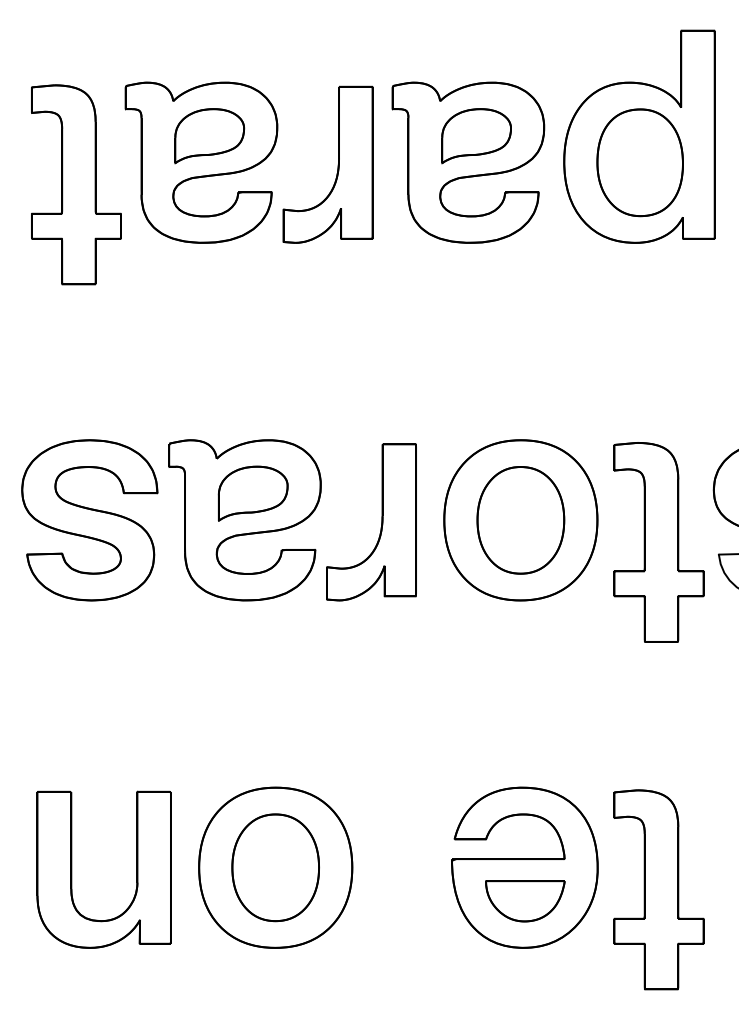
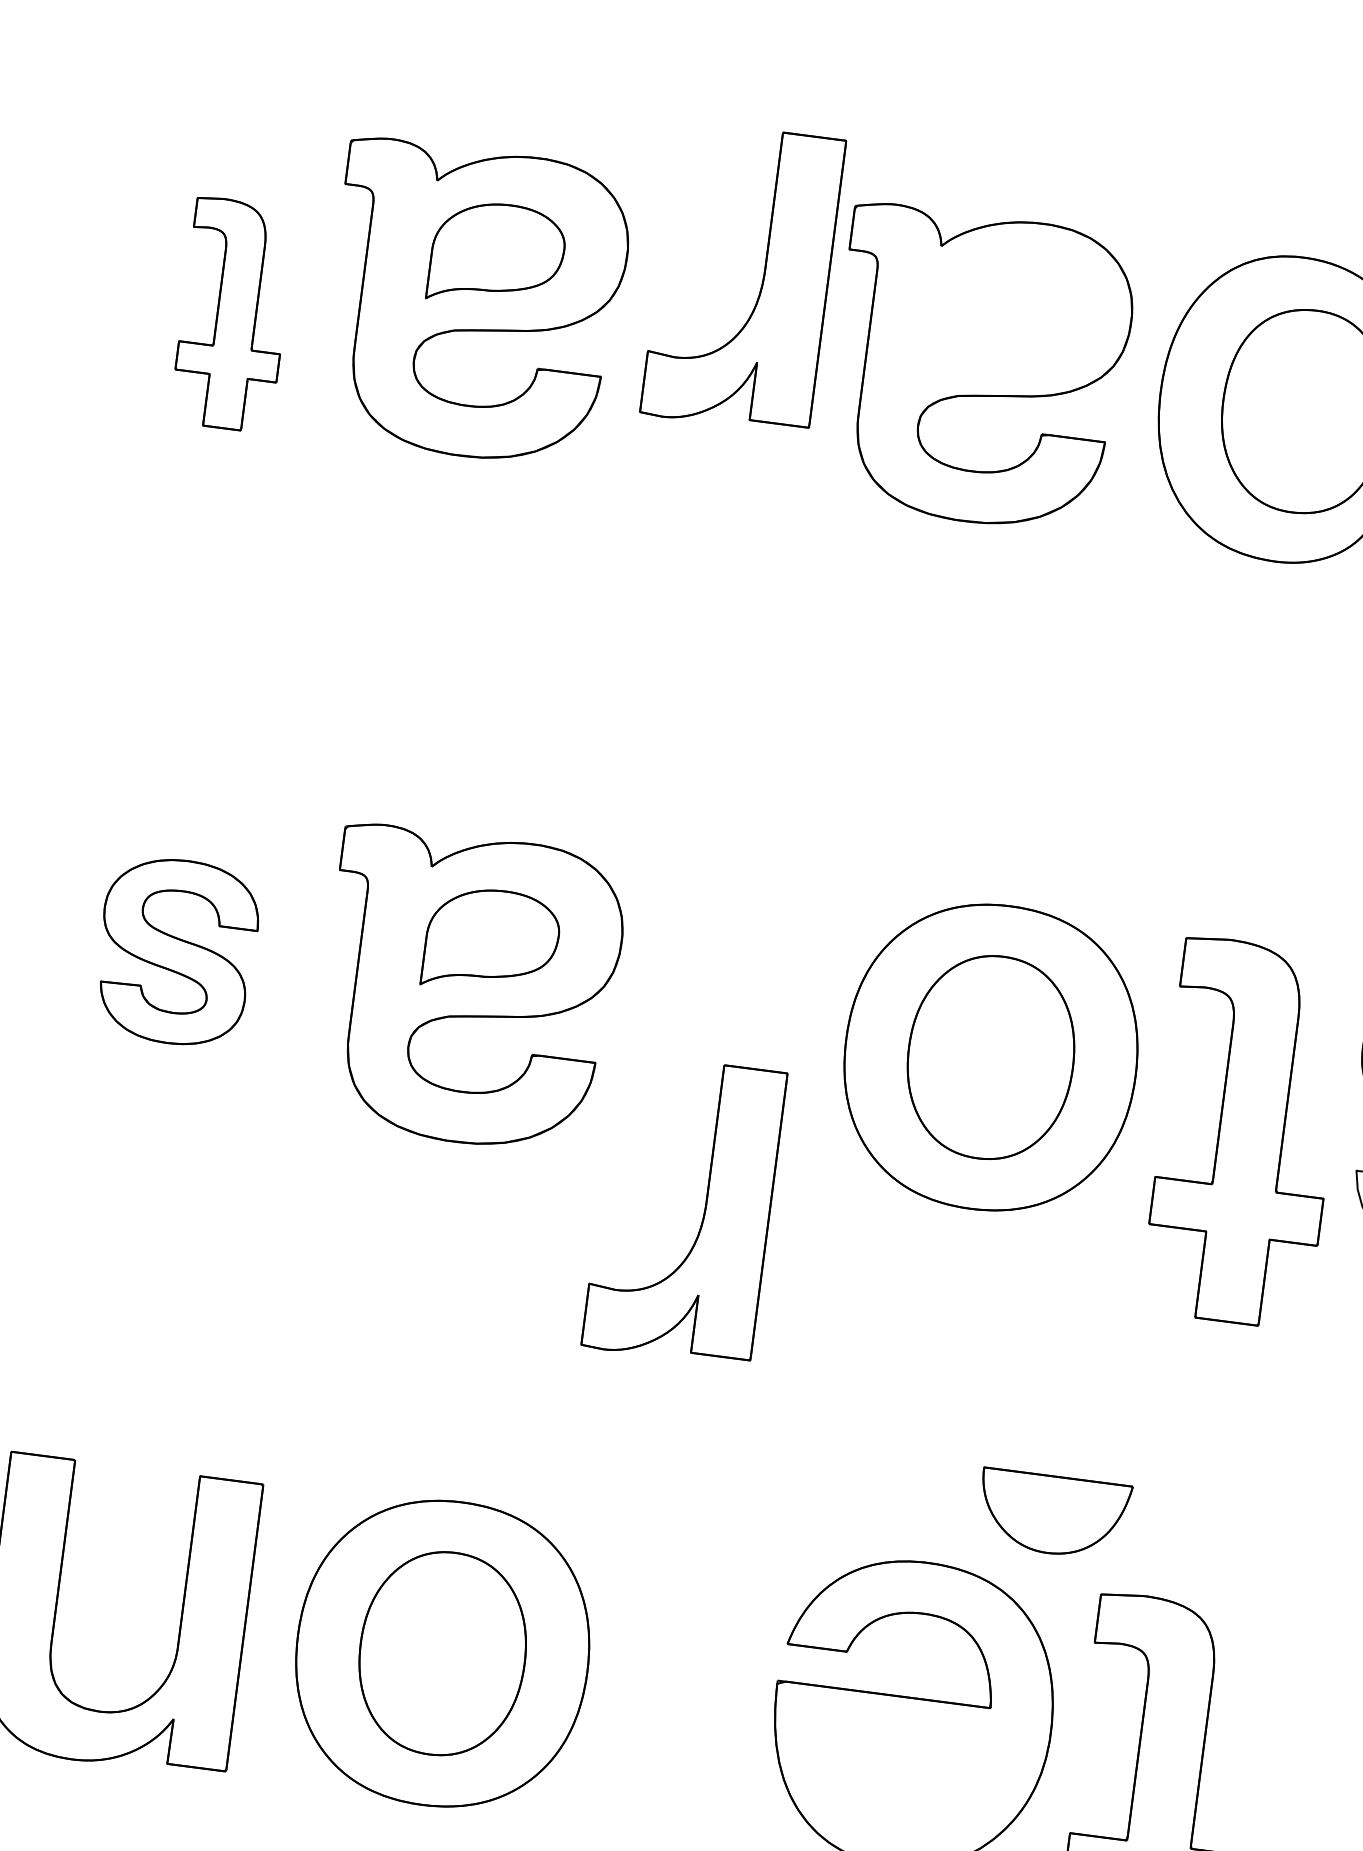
part: (476, 136) -> (1001, 321), removed
part: (337, 165) -> (760, 280), moved
part: (76, 184) -> (234, 314), size x0.6
part: (89, 520) -> (176, 952), size x0.6
part: (381, 522) -> (703, 1212), moved
part: (525, 901) -> (1053, 1515), moved

